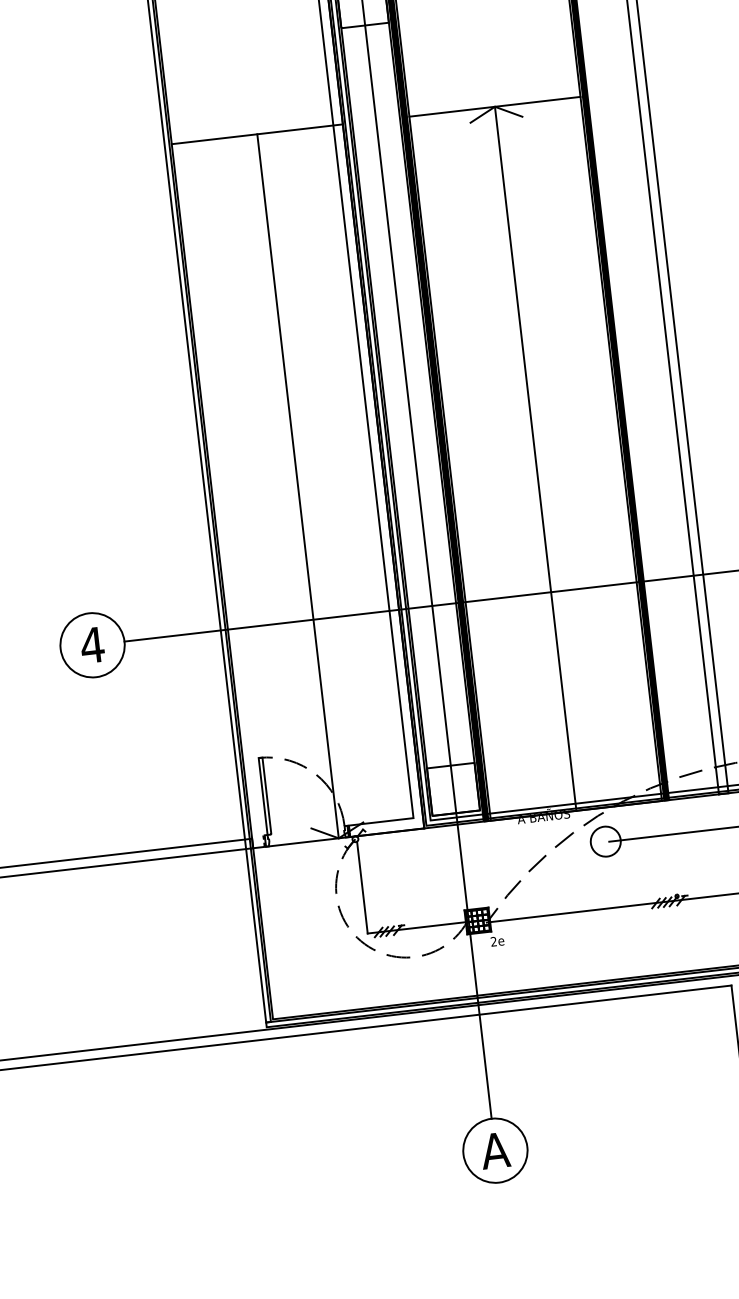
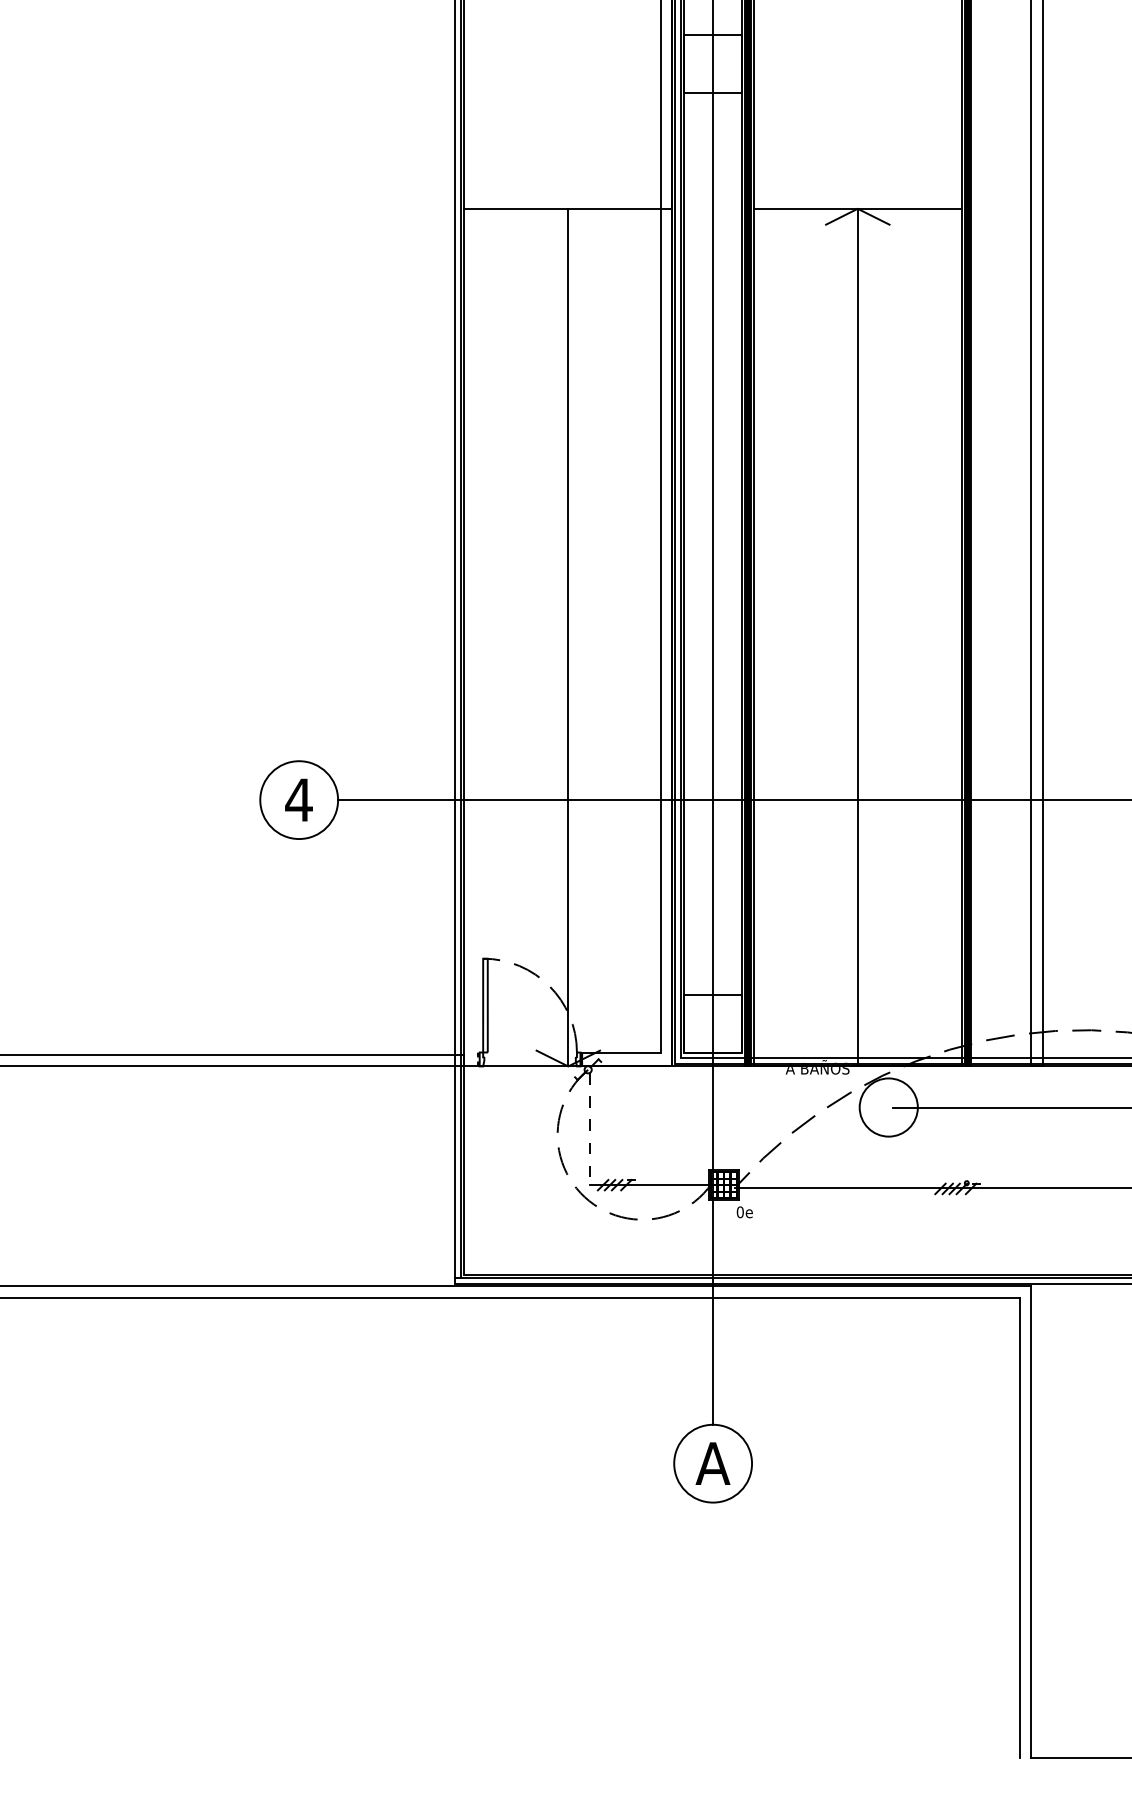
circle: (605, 841) -> (888, 1107), size x1.6
line: (362, 888) -> (589, 1129), solid -> dashed
text: (493, 941) -> (739, 1212), 2e -> 0e

